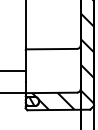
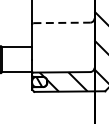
line: (52, 49) -> (62, 23), solid -> dashed

